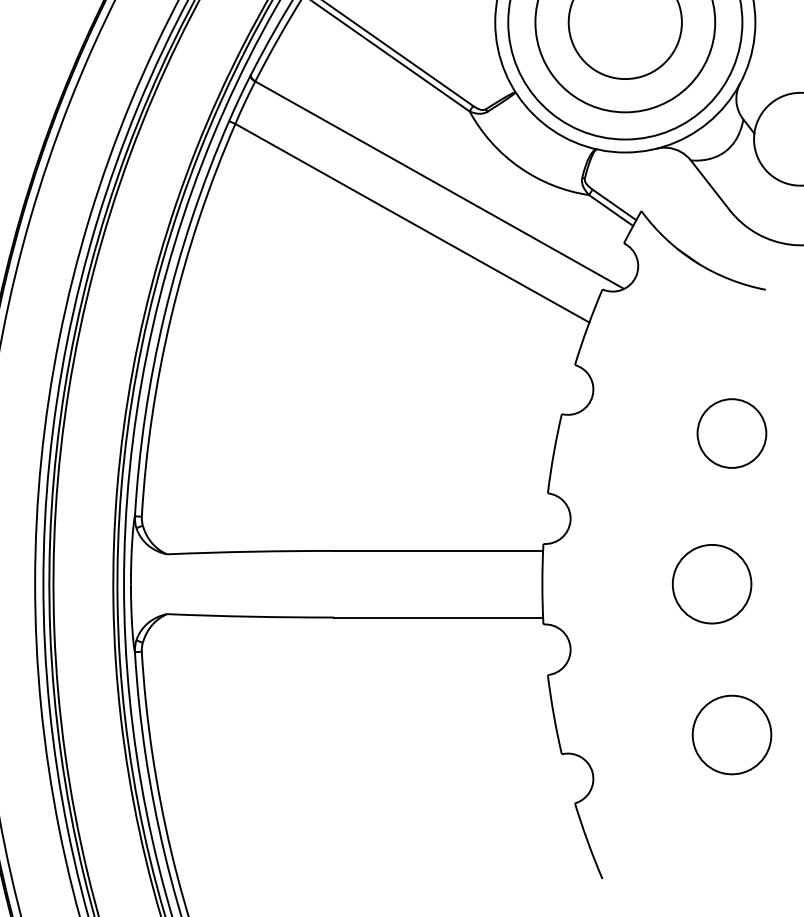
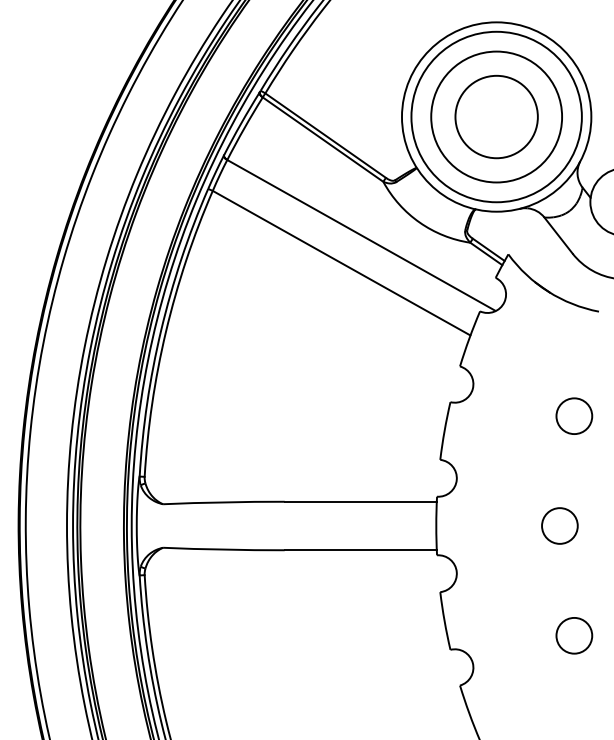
circle: (732, 432) -> (574, 415), size x0.71
circle: (711, 583) -> (559, 525), size x0.62
circle: (732, 734) -> (574, 635), size x0.62

